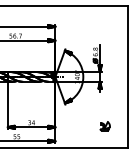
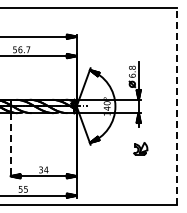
line: (128, 77) -> (177, 106), solid -> dashed
line: (7, 105) -> (10, 145), solid -> dashed
part: (105, 126) -> (140, 148), moved

